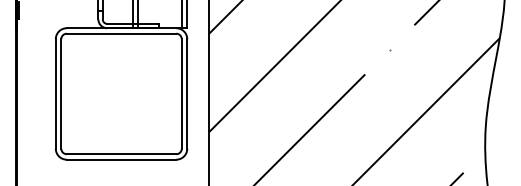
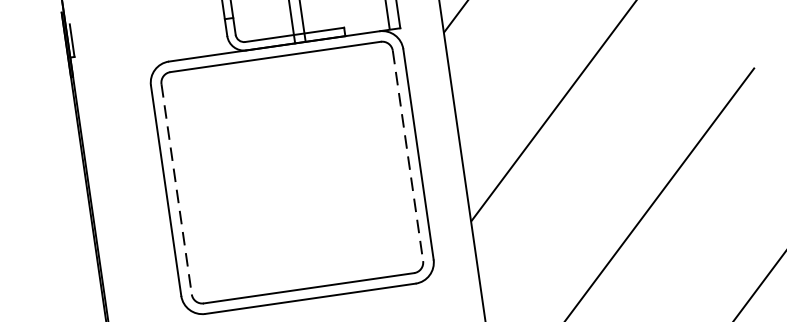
line: (61, 93) -> (176, 188), solid -> dashed
line: (181, 93) -> (407, 155), solid -> dashed

